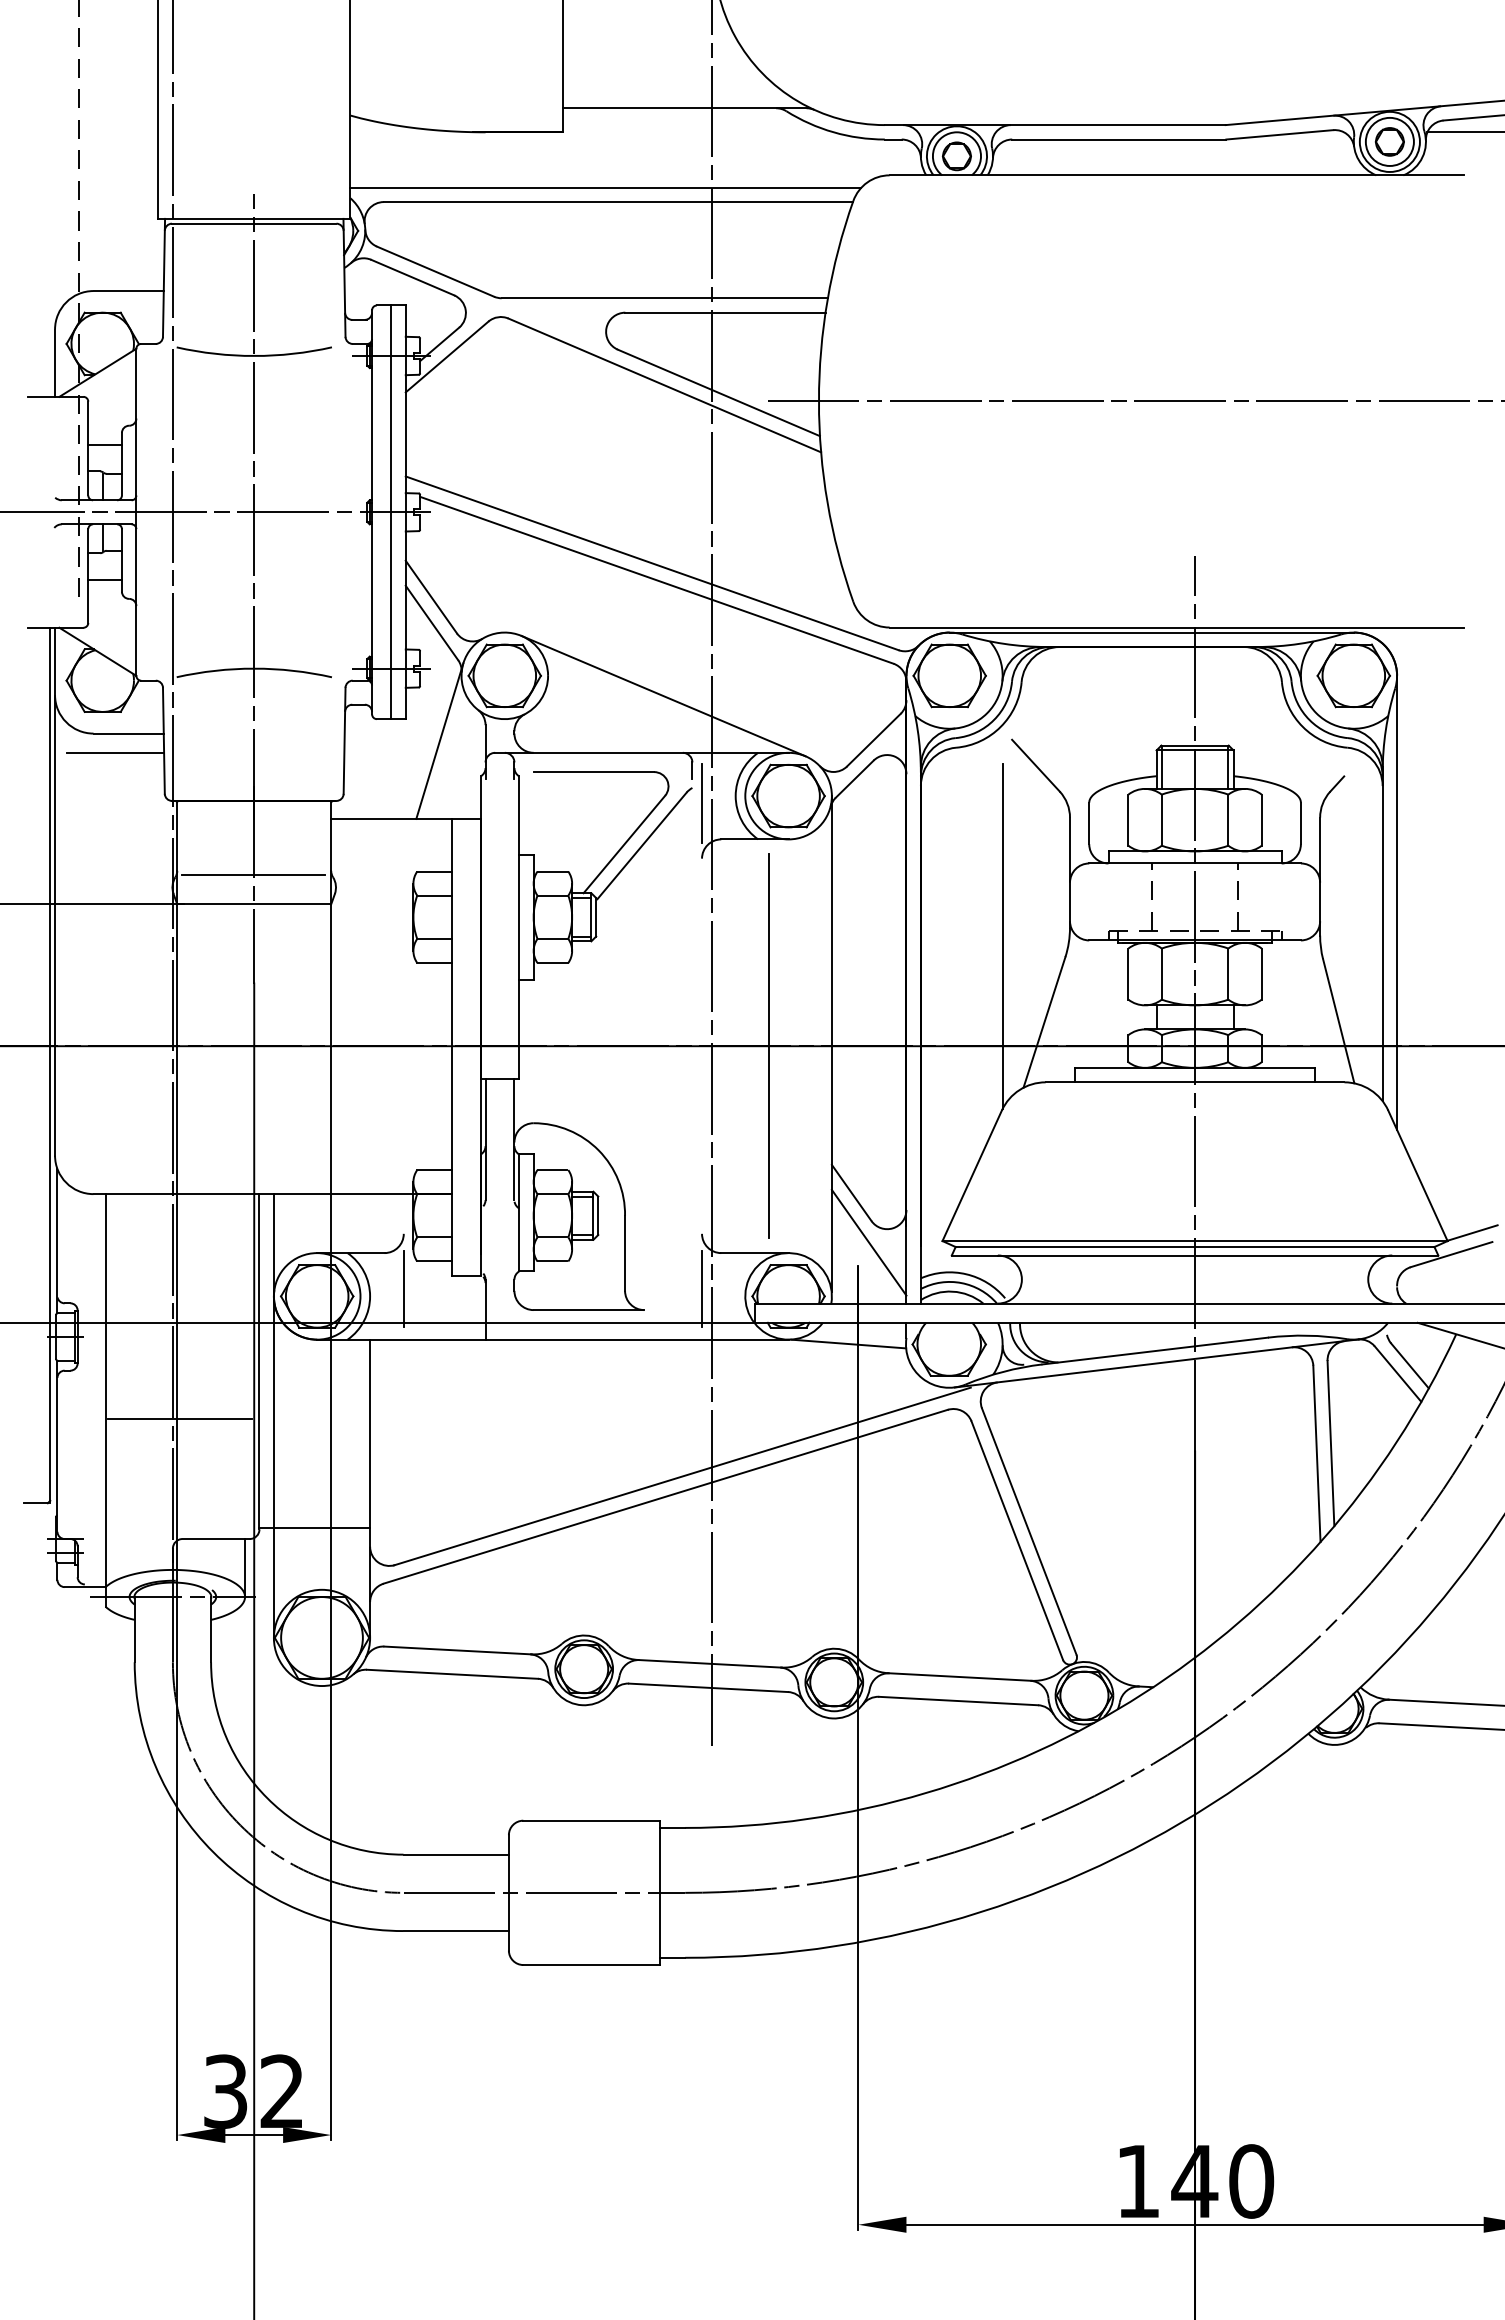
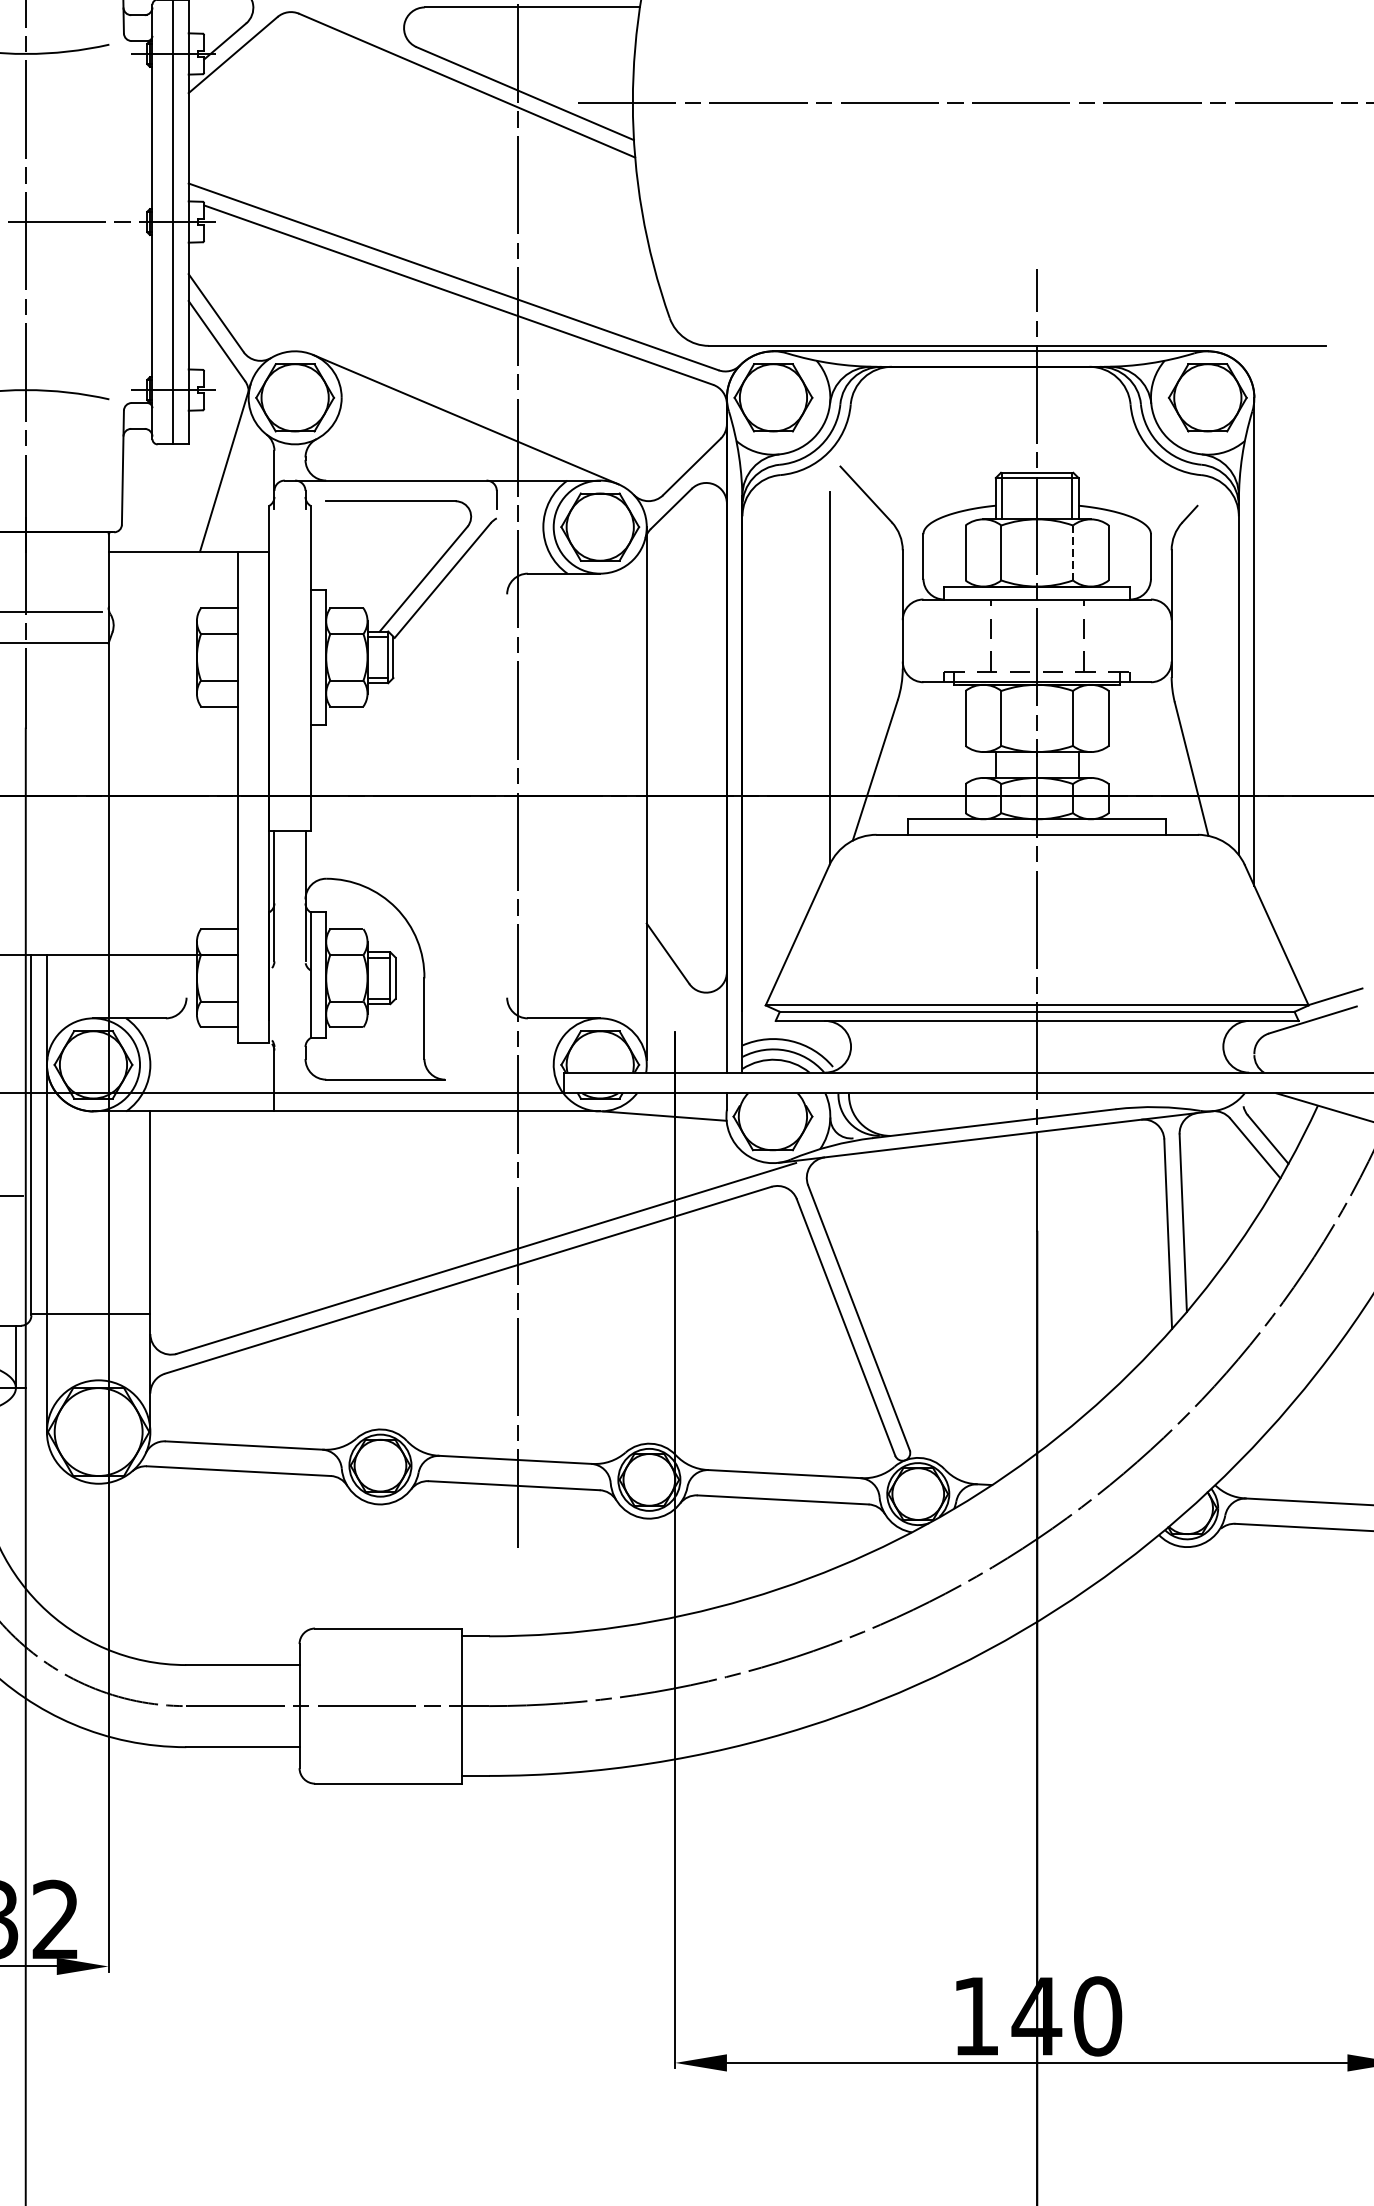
line: (702, 803) -> (507, 535), removed
line: (1228, 820) -> (1073, 553), solid -> dashed
line: (769, 1045) -> (579, 795), removed
line: (868, 1242) -> (686, 1006), removed
line: (403, 1289) -> (186, 1057), removed
line: (702, 1289) -> (507, 1057), removed

